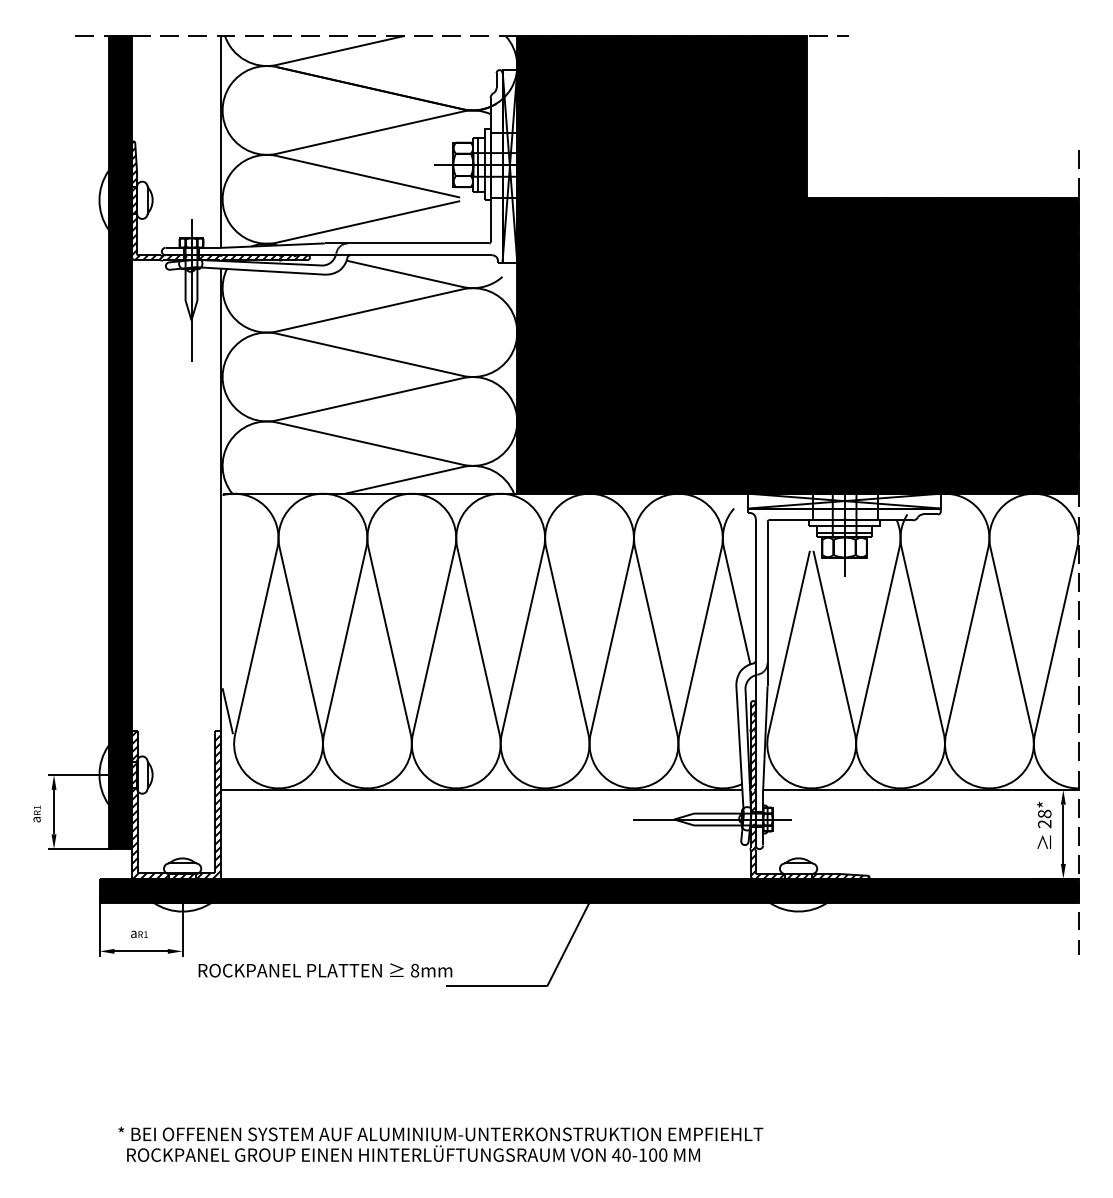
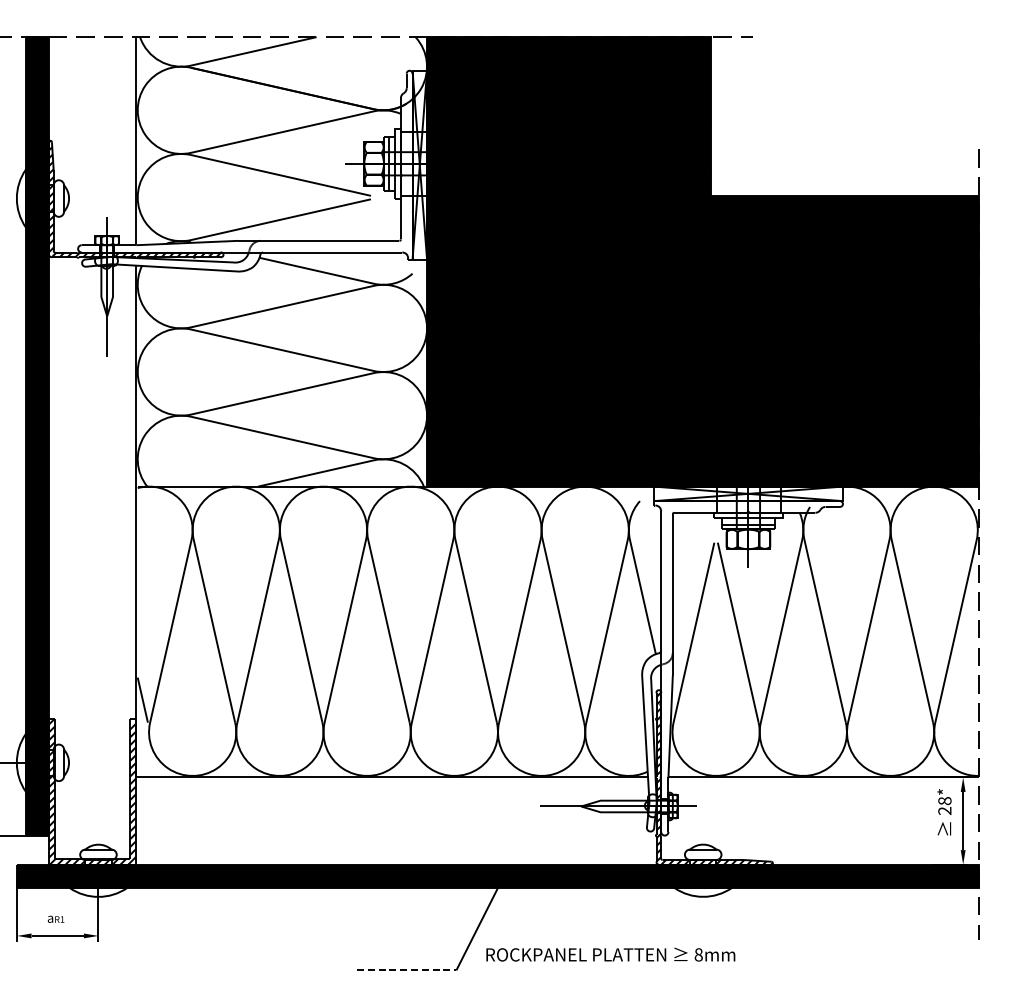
text: (325, 970) -> (610, 954), moved
line: (496, 986) -> (406, 970), solid -> dashed

